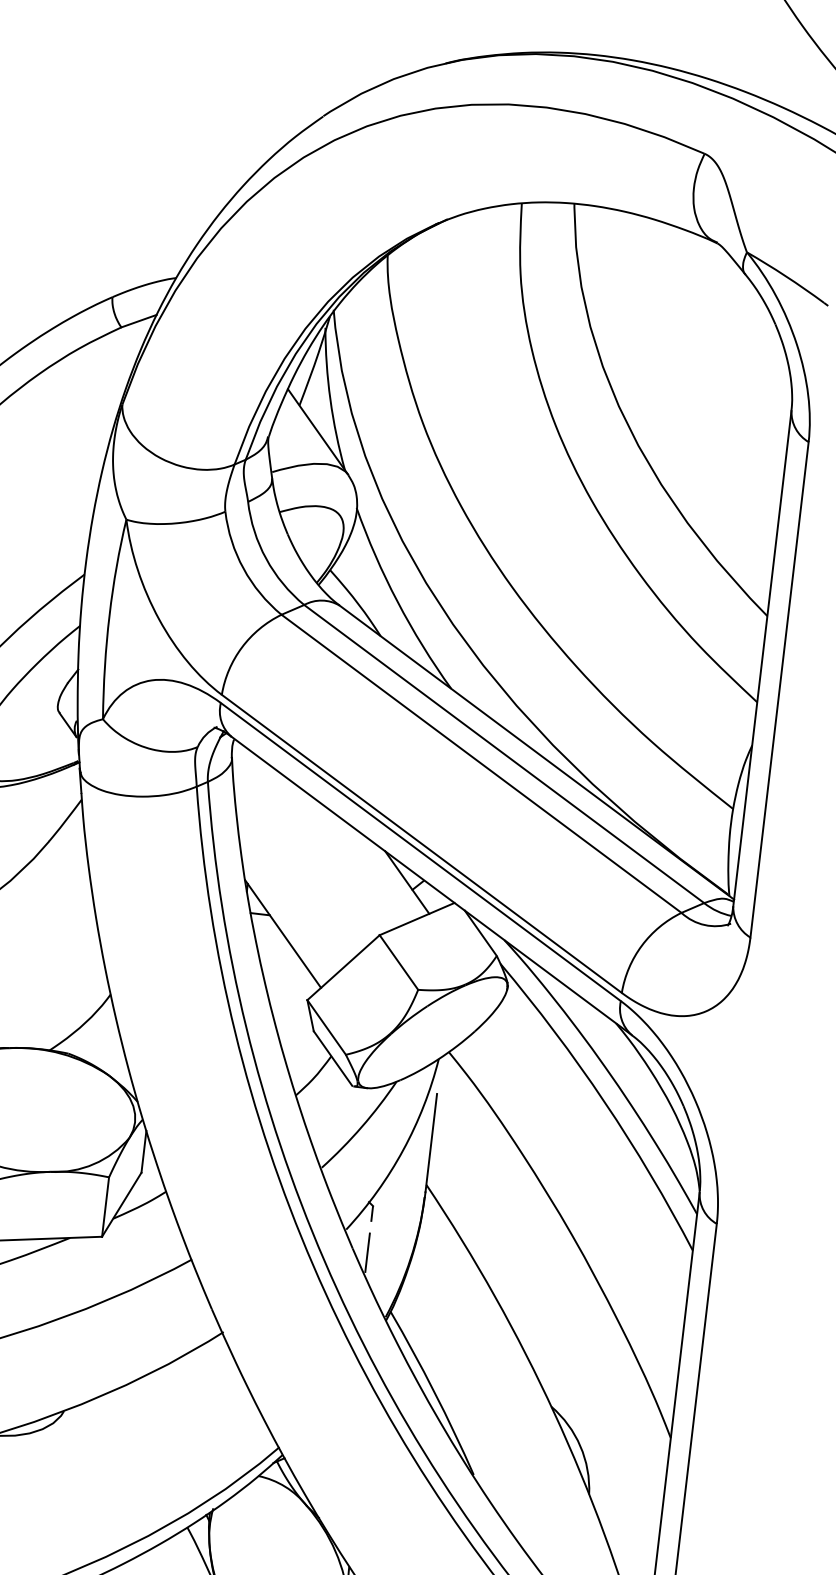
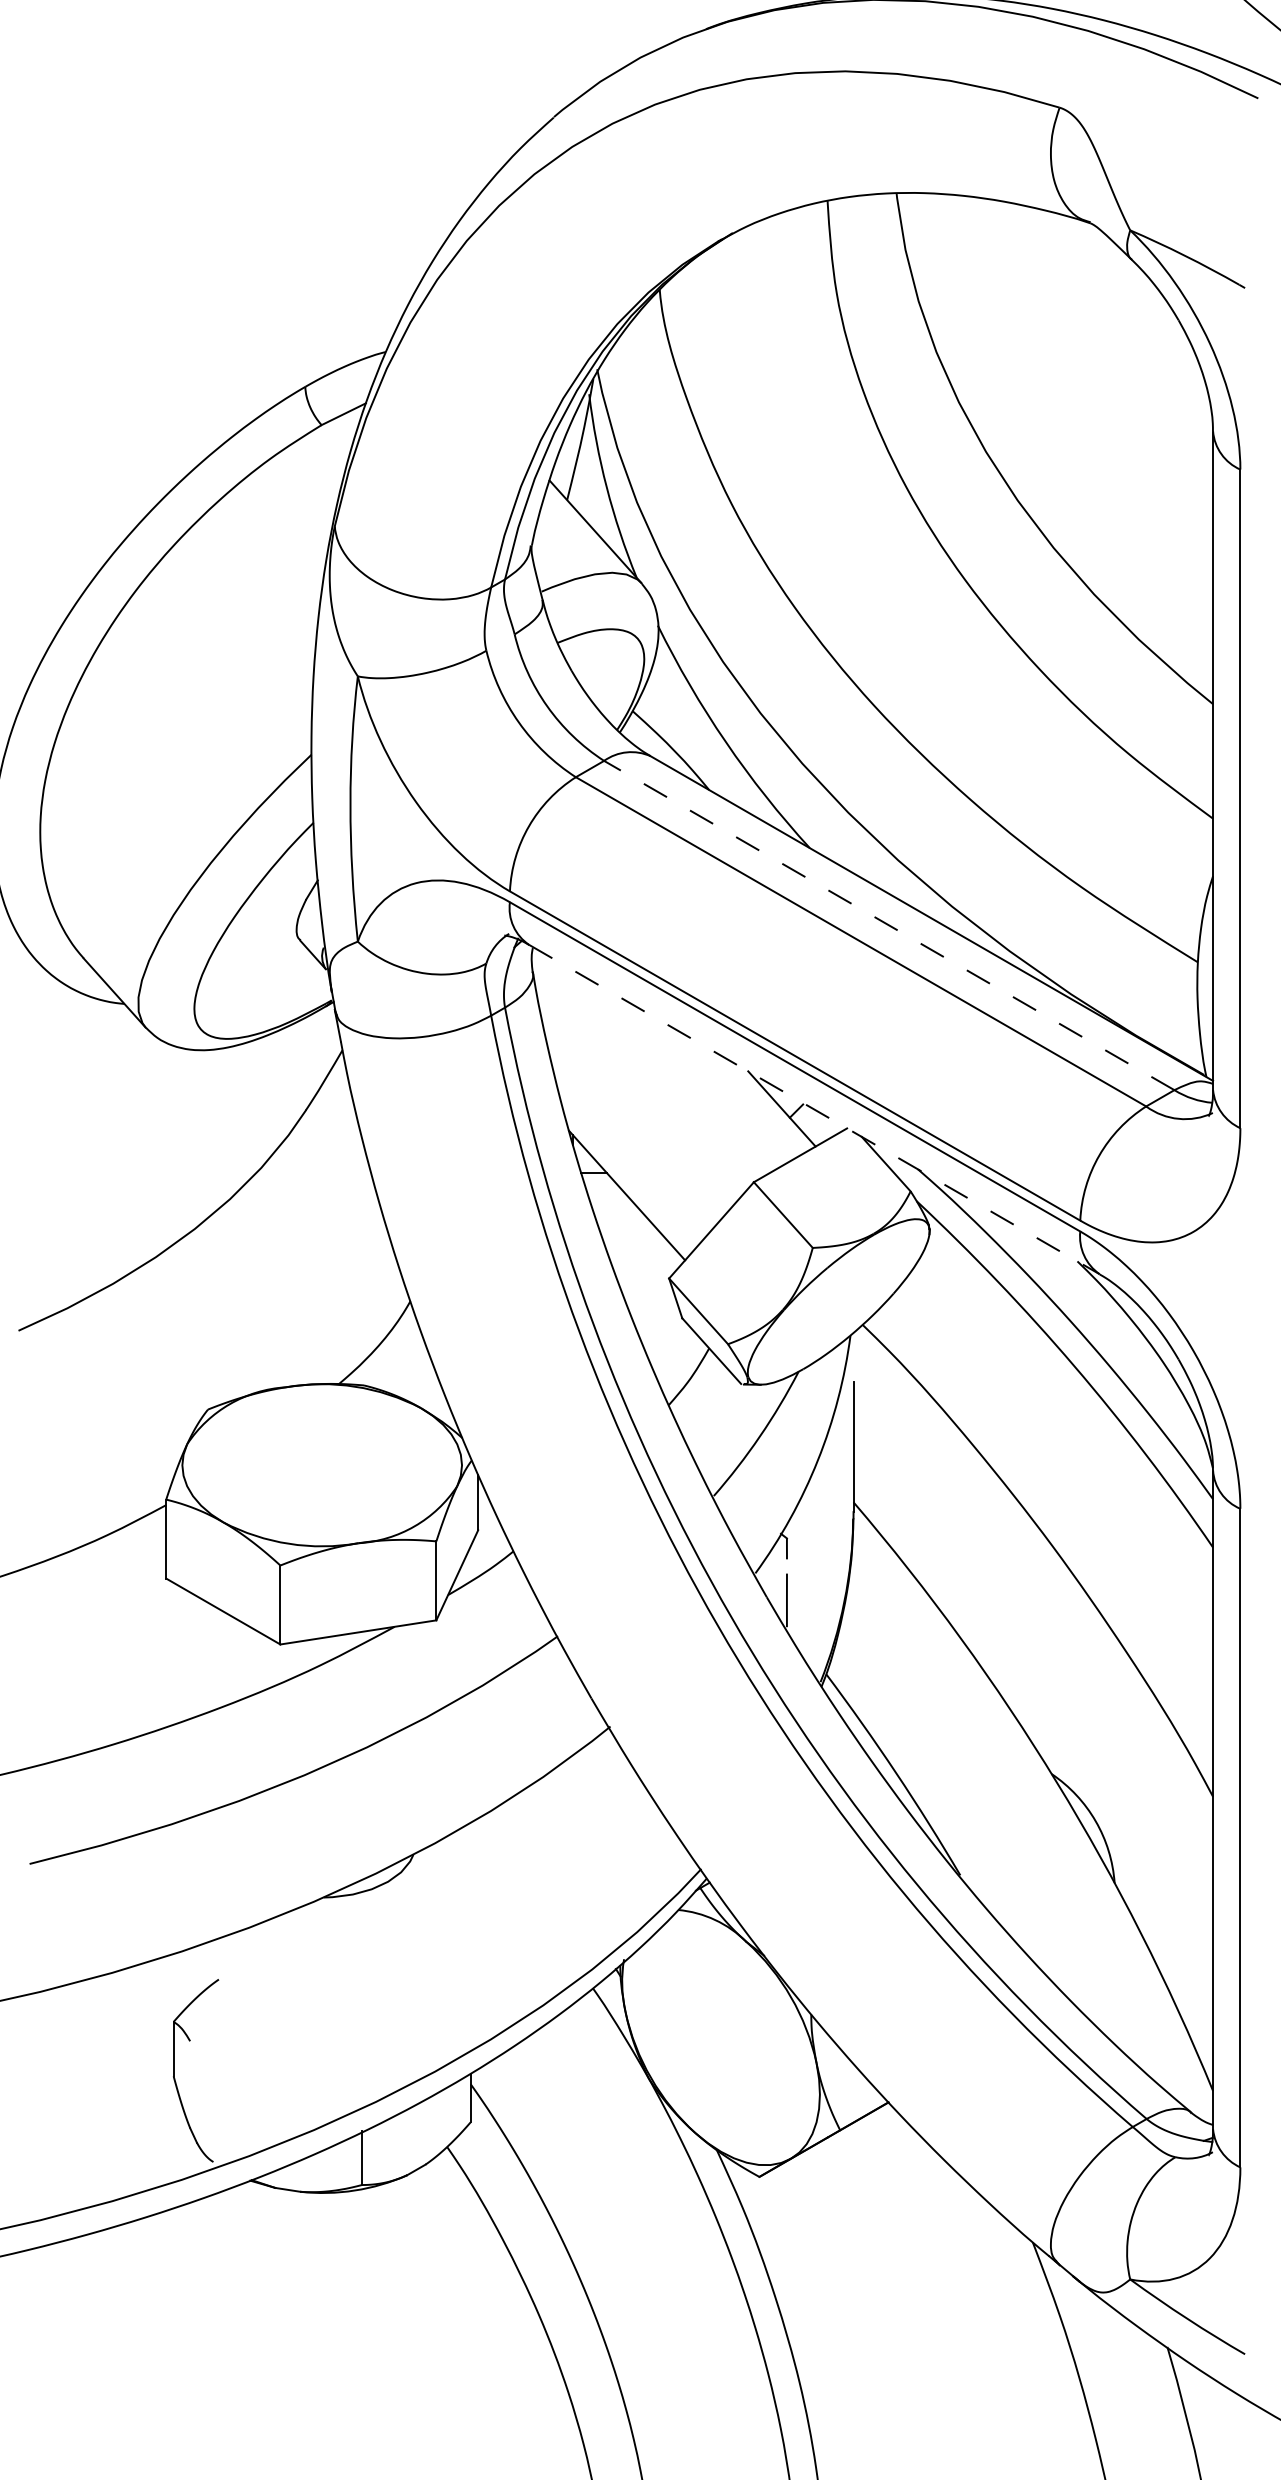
line: (503, 753) -> (888, 925), solid -> dashed
line: (431, 885) -> (814, 1109), solid -> dashed

